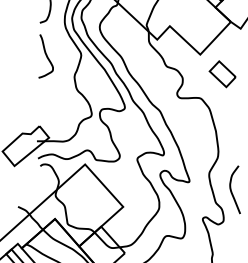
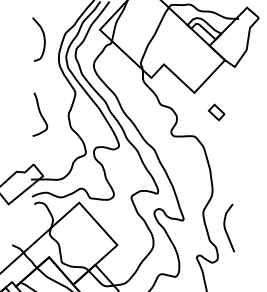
curve: (46, 56) -> (40, 114), moved
part: (222, 74) -> (216, 112), size x0.6

